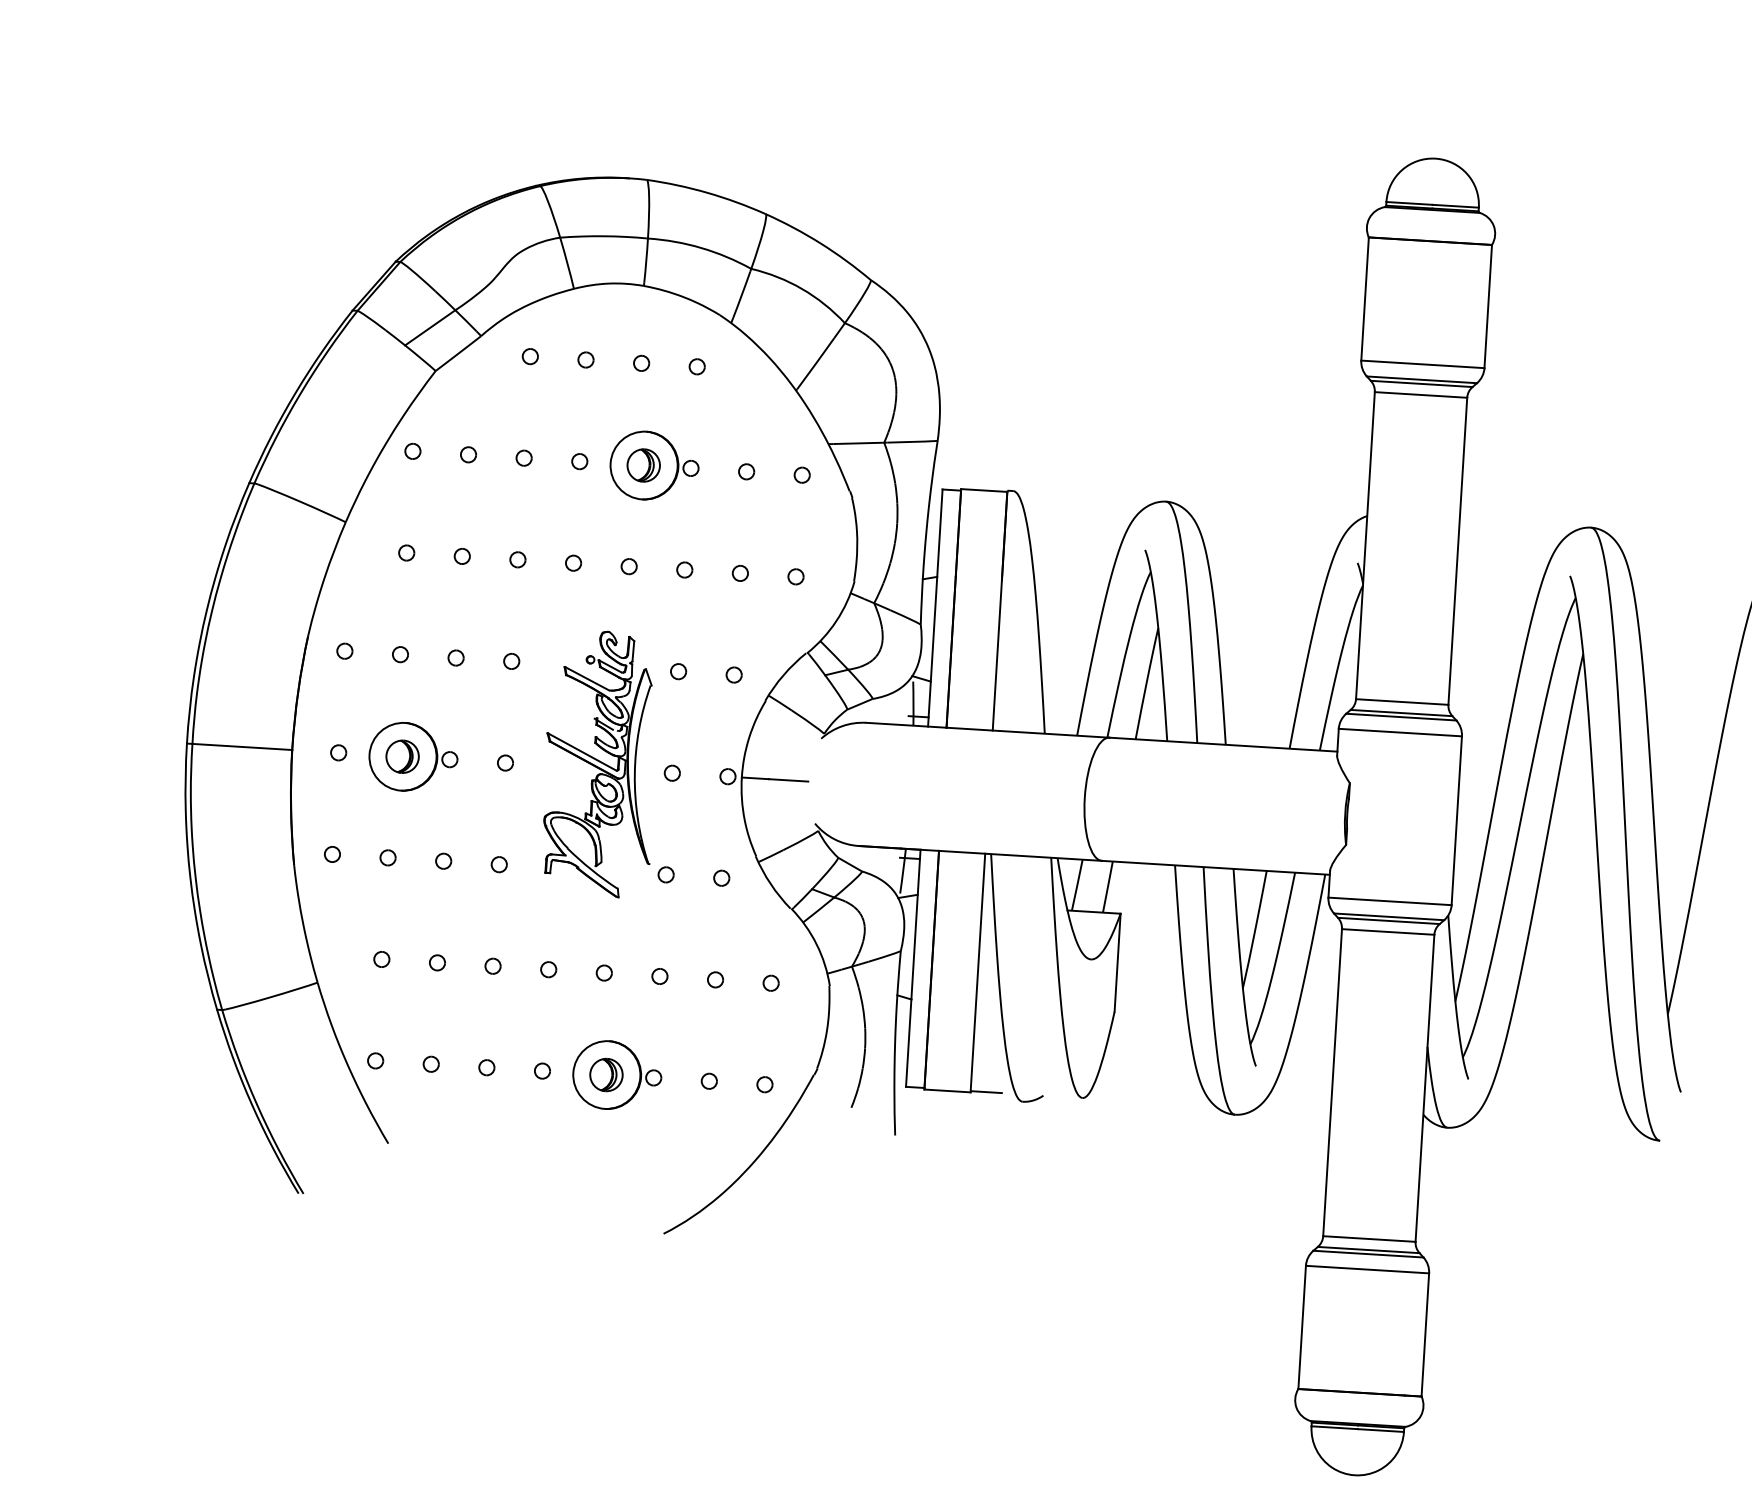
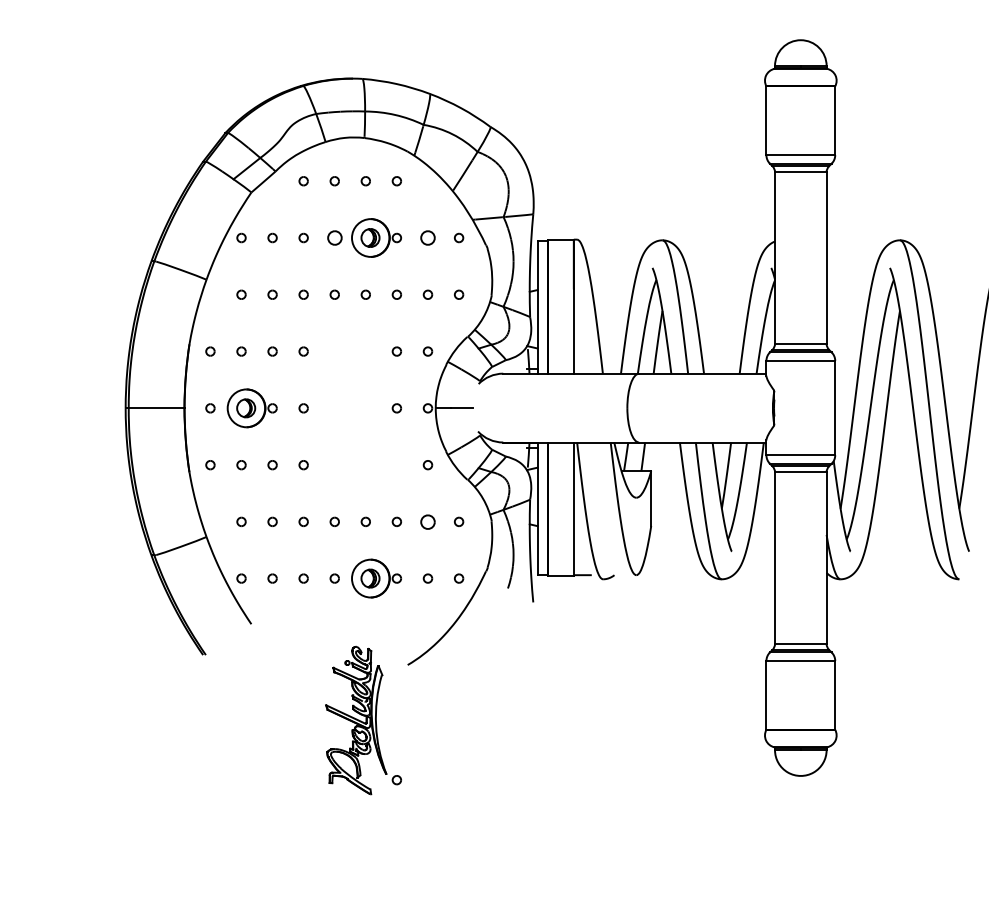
part: (579, 460) -> (334, 237), size x1.6
part: (745, 470) -> (427, 237), size x1.6
part: (612, 764) -> (363, 720), moved
part: (714, 979) -> (427, 521), size x1.6

